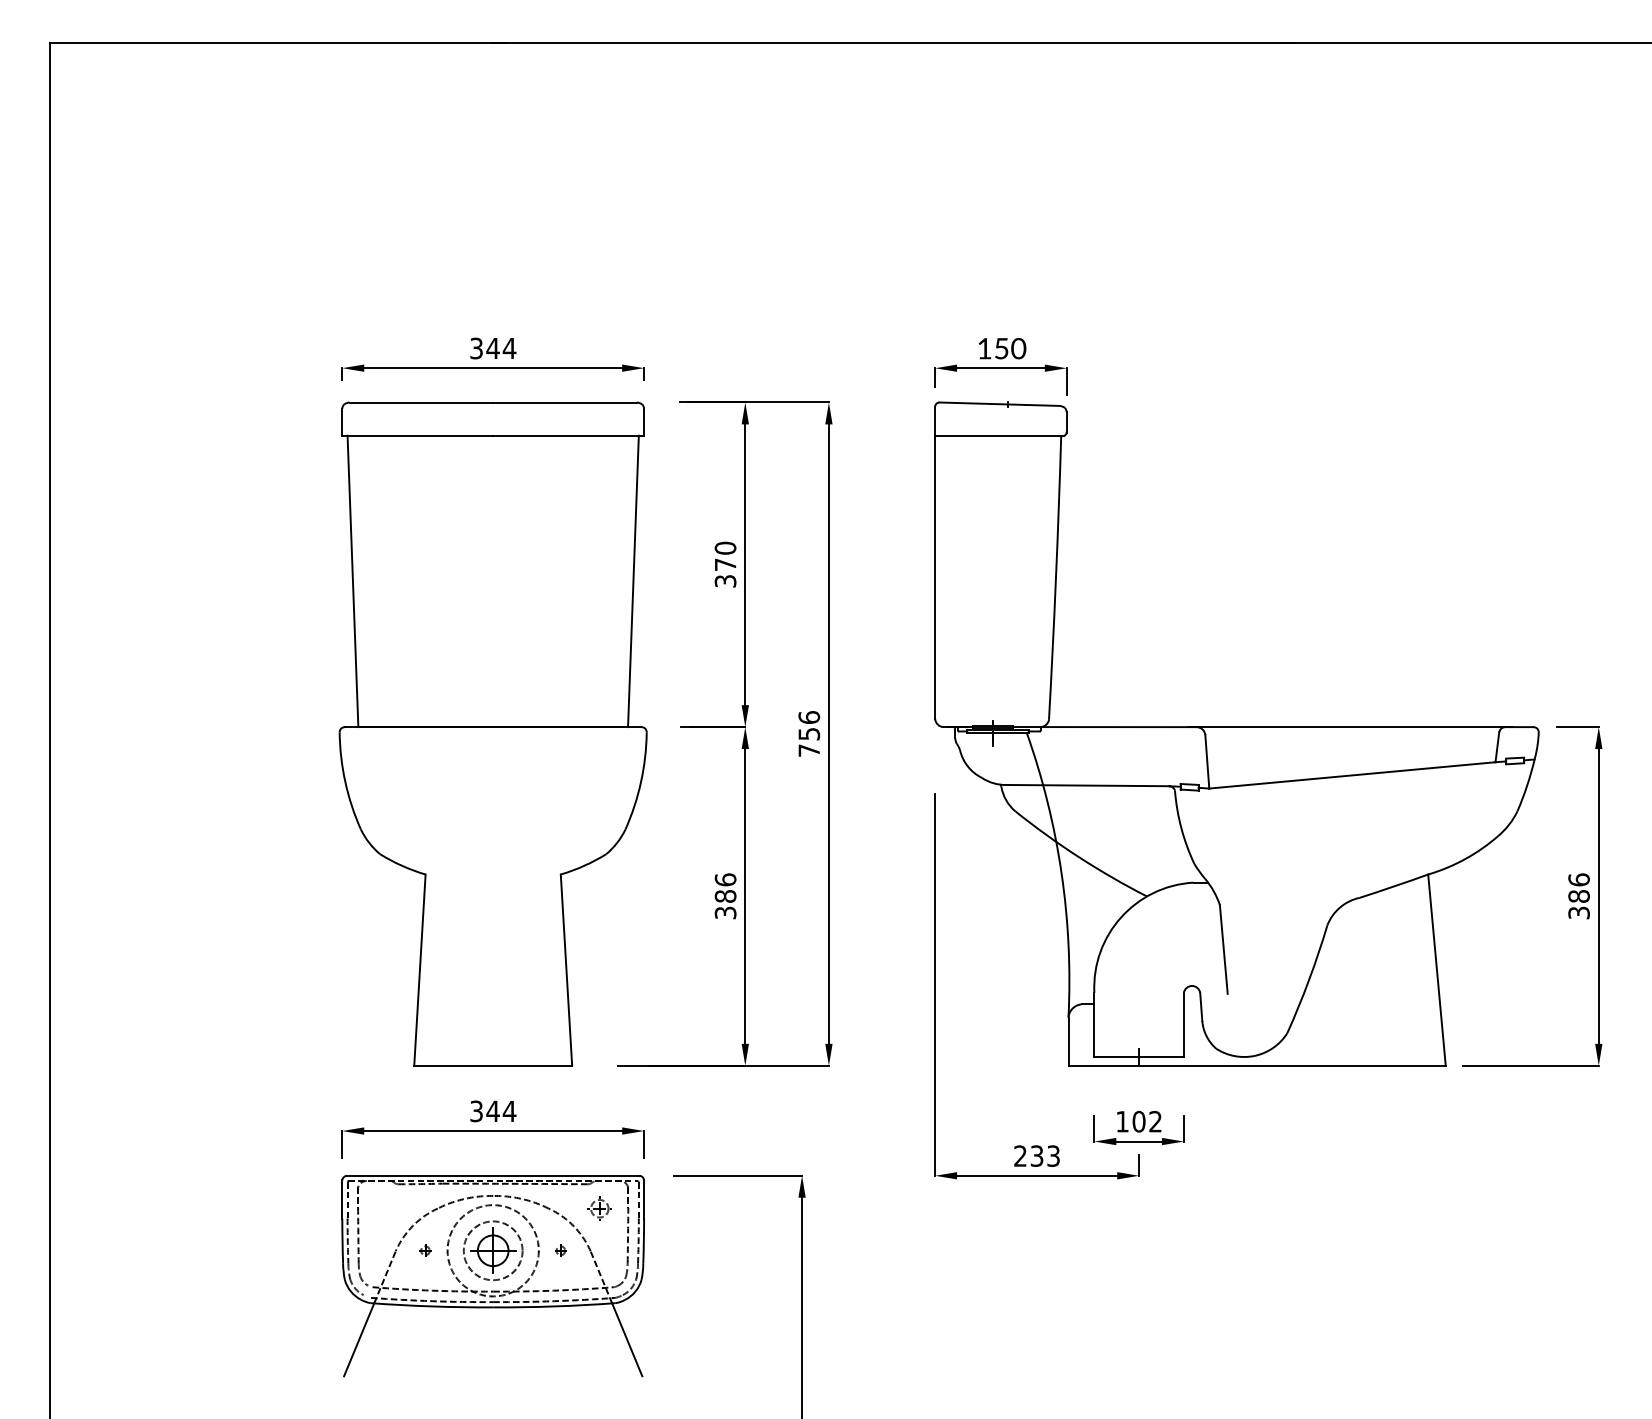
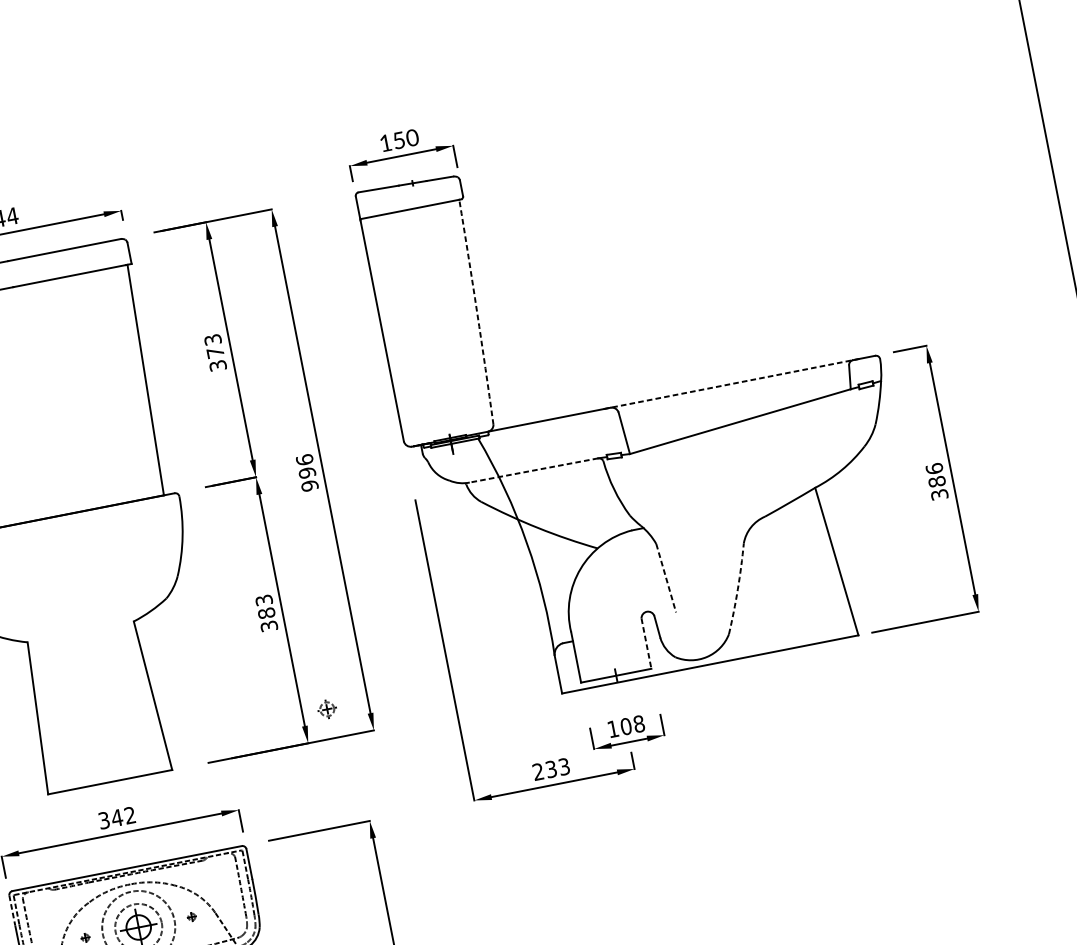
text: (725, 547) -> (212, 339), 370 -> 373
arc: (1056, 577) -> (477, 311), solid -> dashed
line: (1350, 727) -> (731, 384), solid -> dashed
text: (809, 742) -> (308, 479), 756 -> 996
line: (1087, 785) -> (533, 470), solid -> dashed
text: (725, 879) -> (263, 600), 386 -> 383
line: (1223, 949) -> (665, 578), solid -> dashed
arc: (1309, 980) -> (738, 589), solid -> dashed
line: (1183, 1025) -> (646, 644), solid -> dashed
text: (509, 1110) -> (129, 814), 344 -> 342
text: (1155, 1121) -> (639, 723), 102 -> 108
line: (342, 1199) -> (12, 910), solid -> dashed
part: (599, 1208) -> (327, 709), moved

